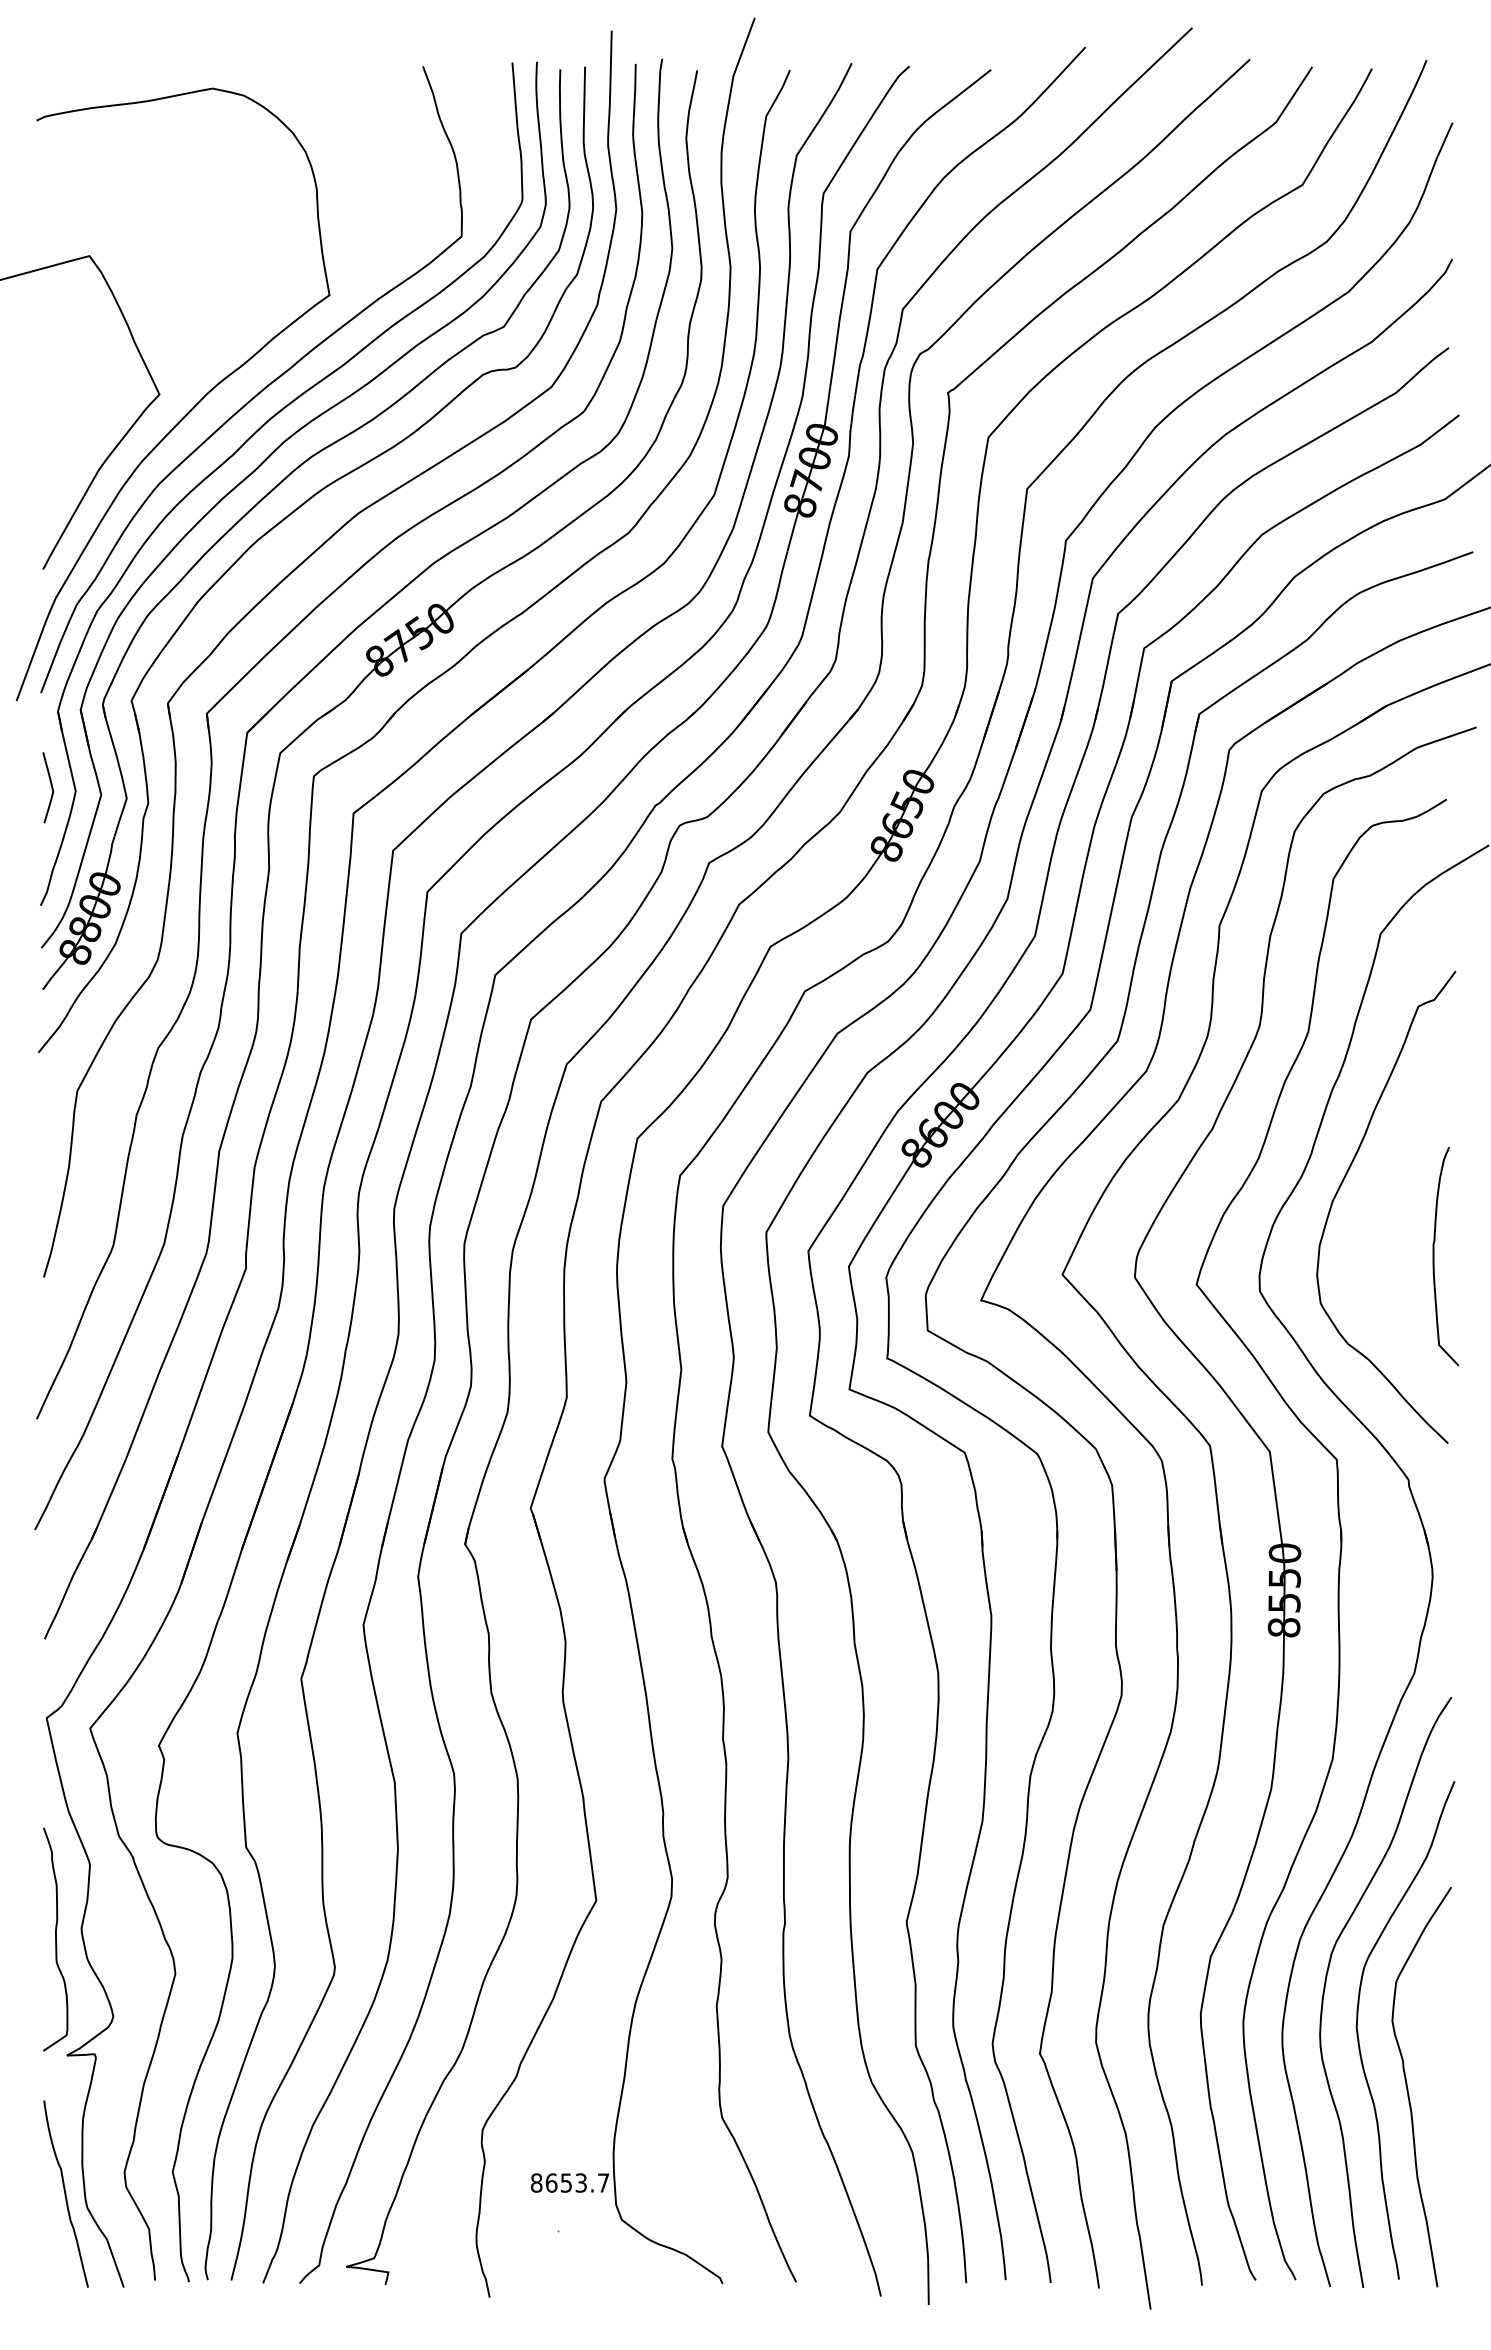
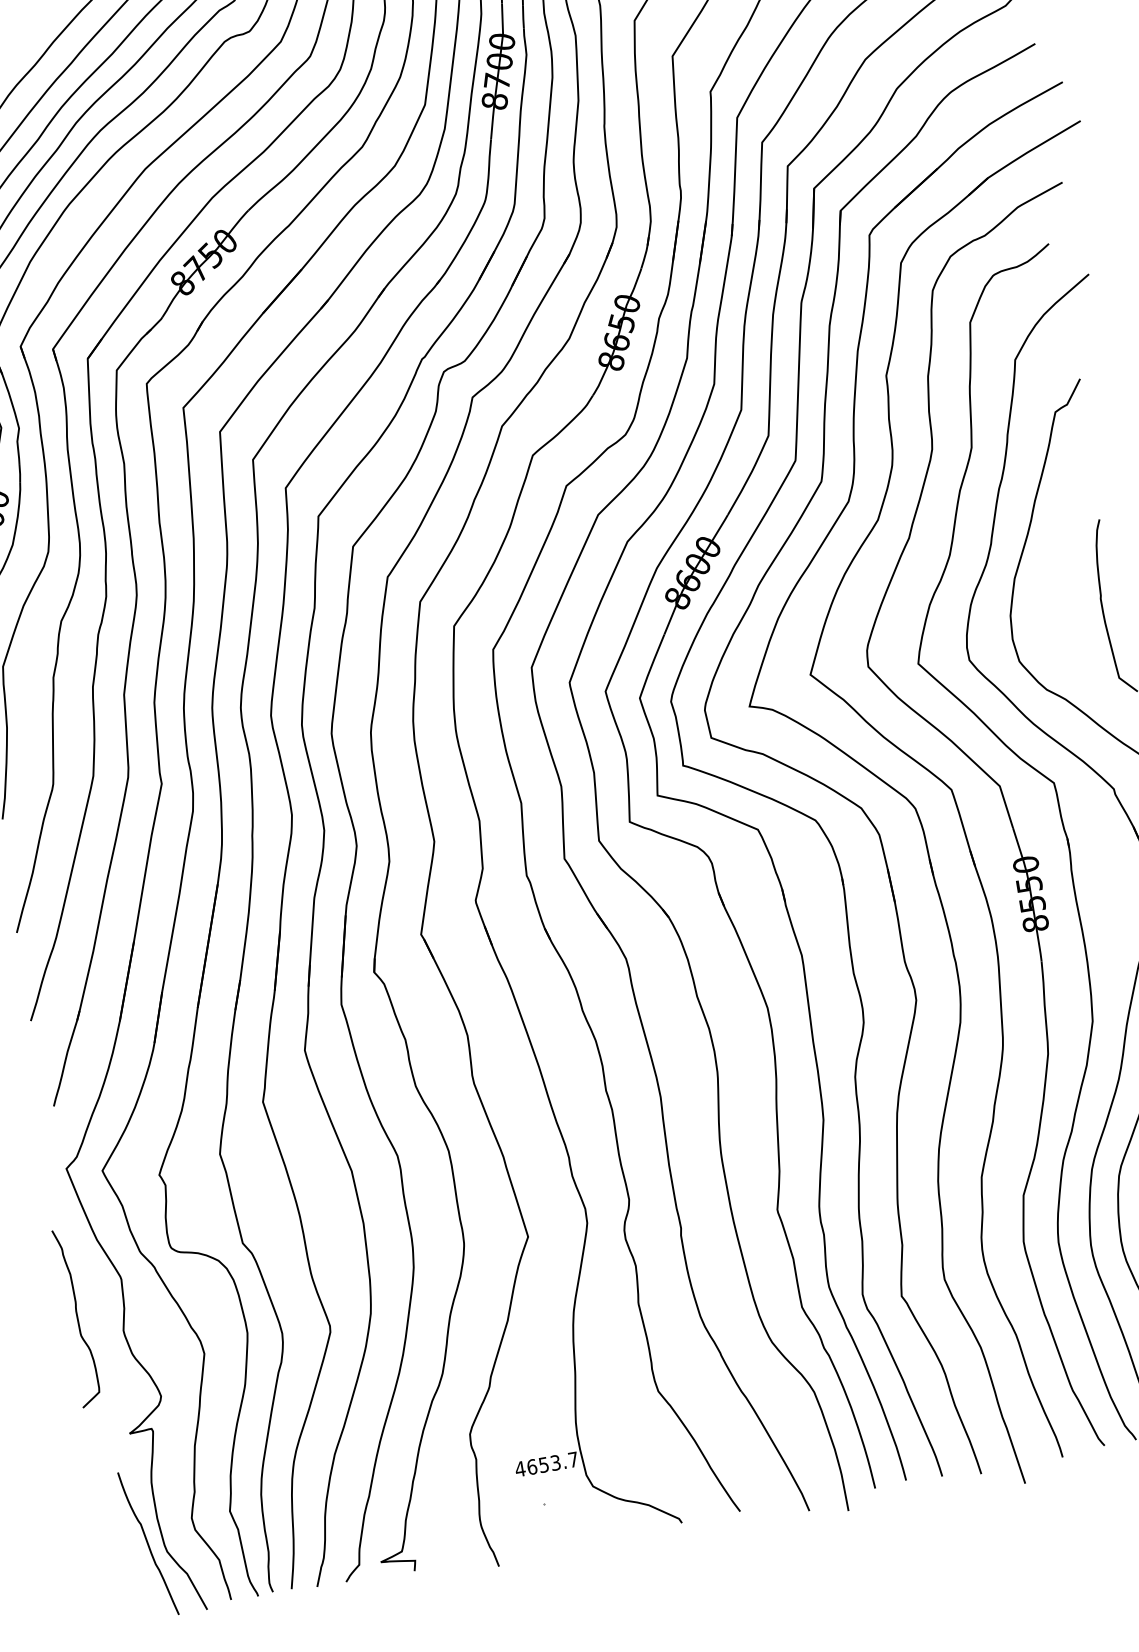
curve: (55, 1939) -> (77, 1317), moved
text: (536, 2182) -> (520, 1468), 8653.7 -> 4653.7

